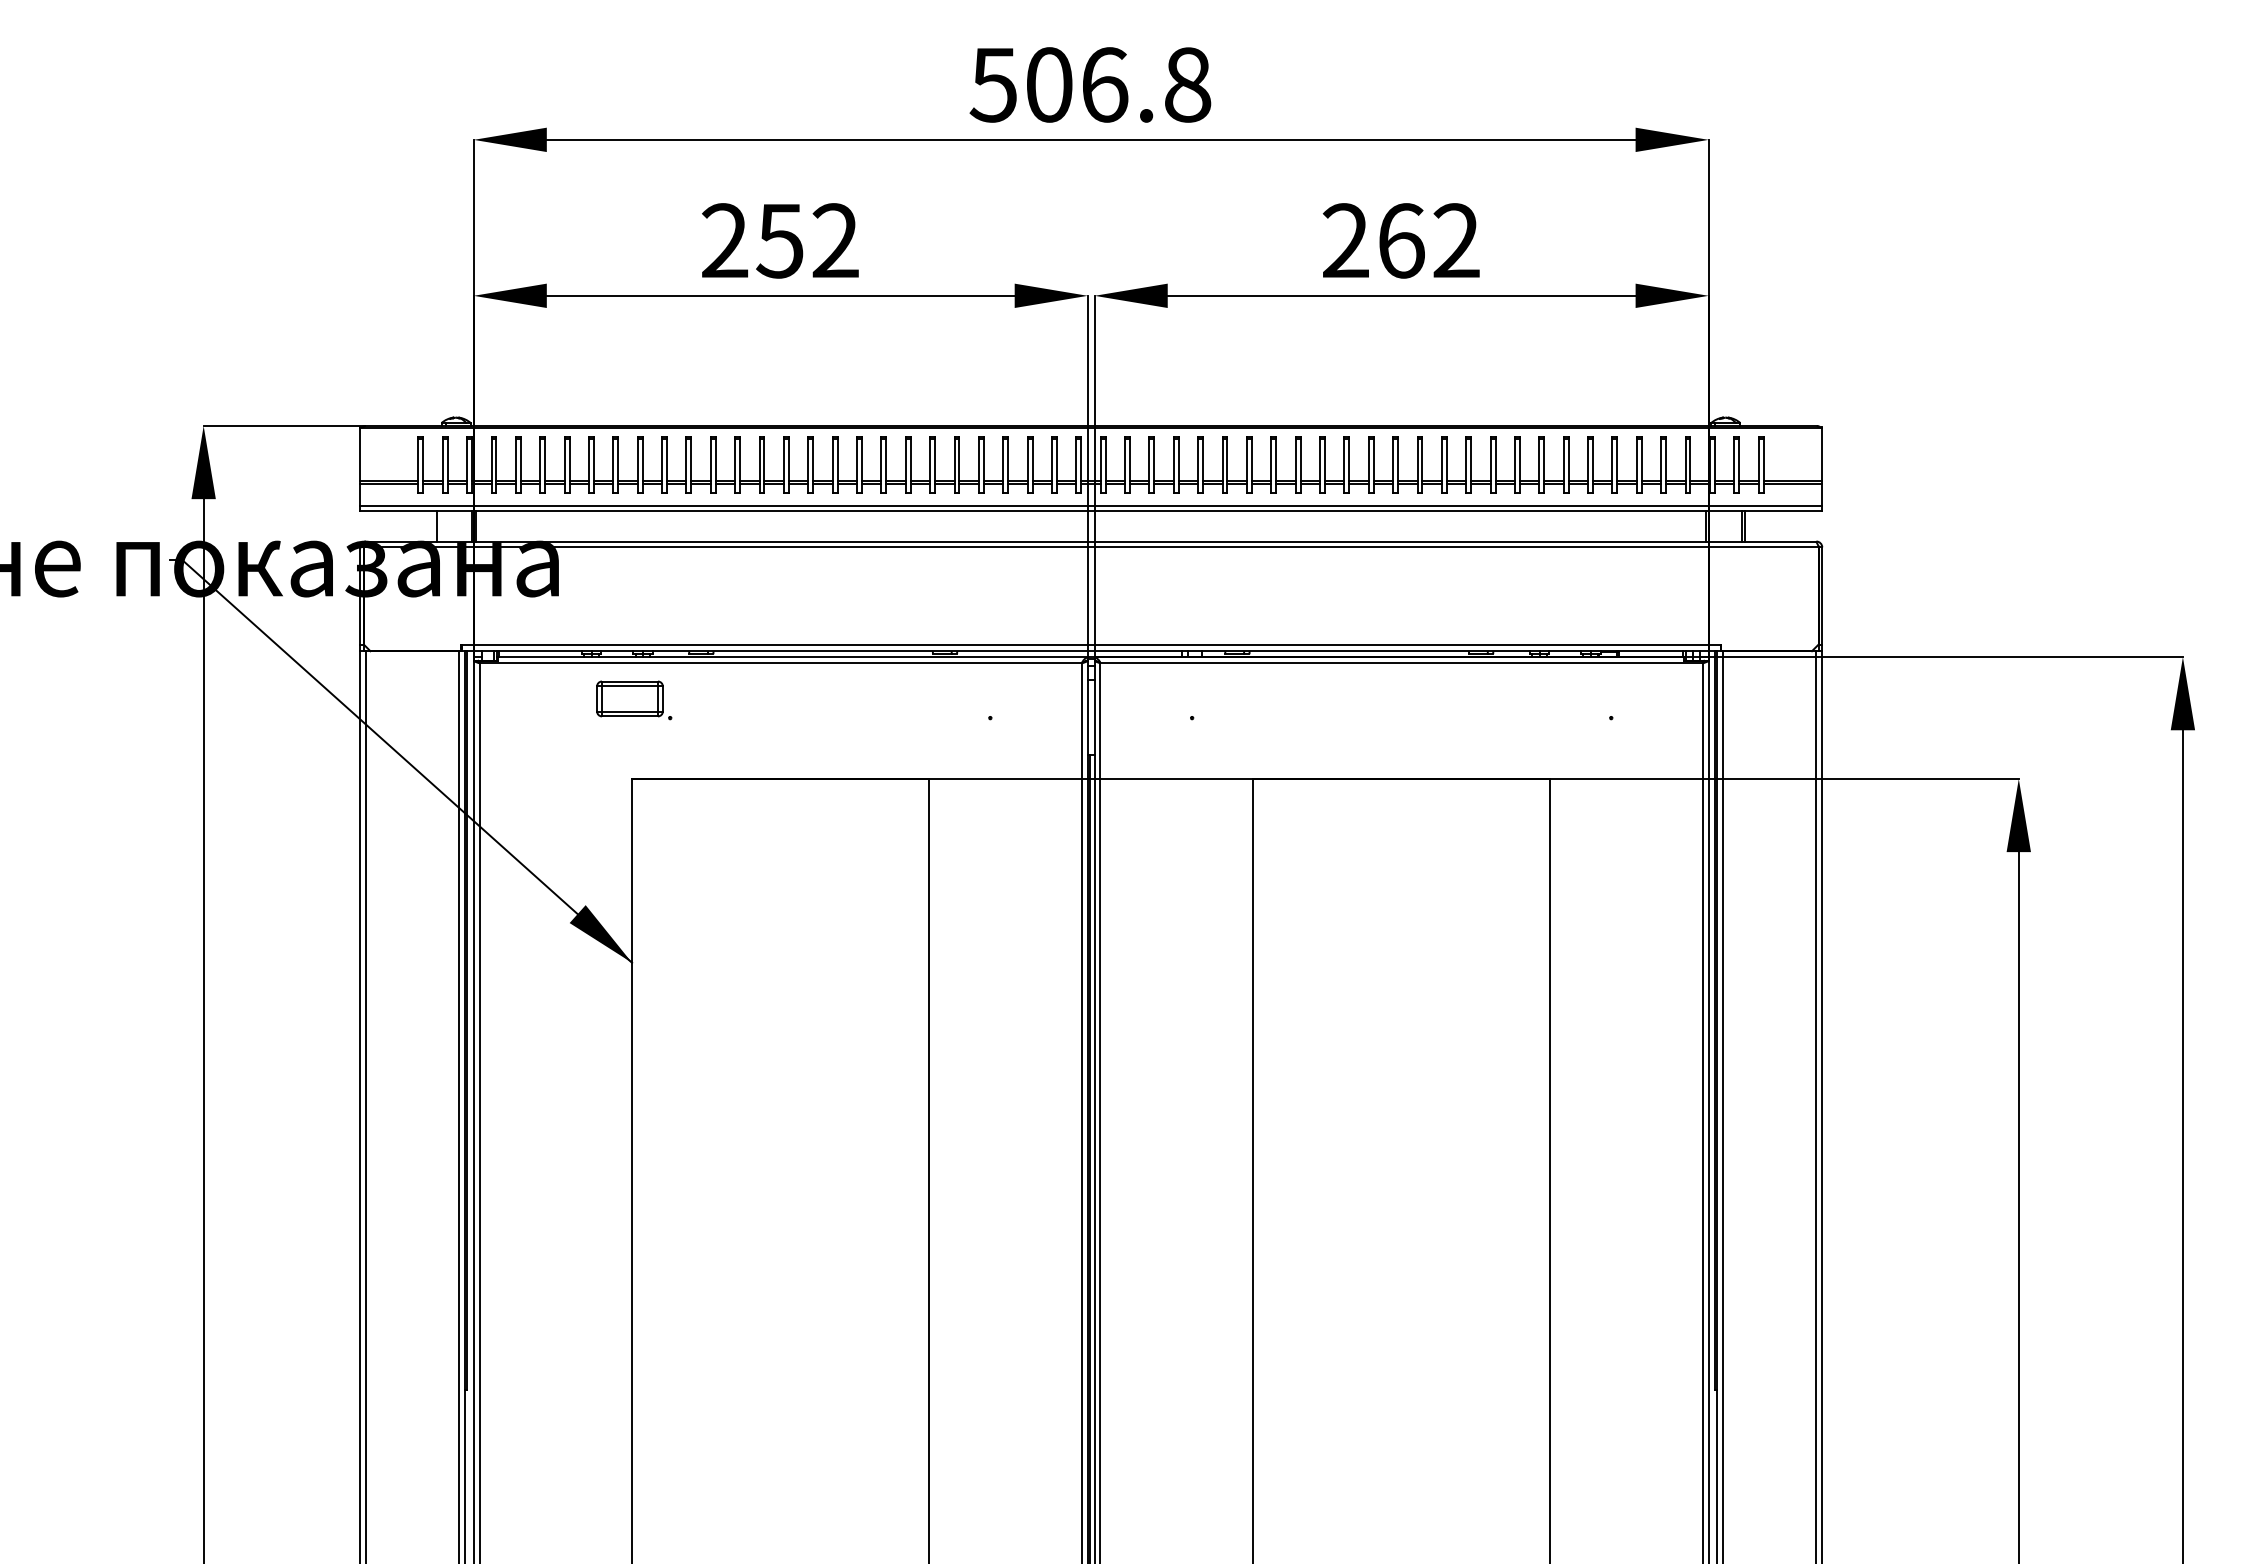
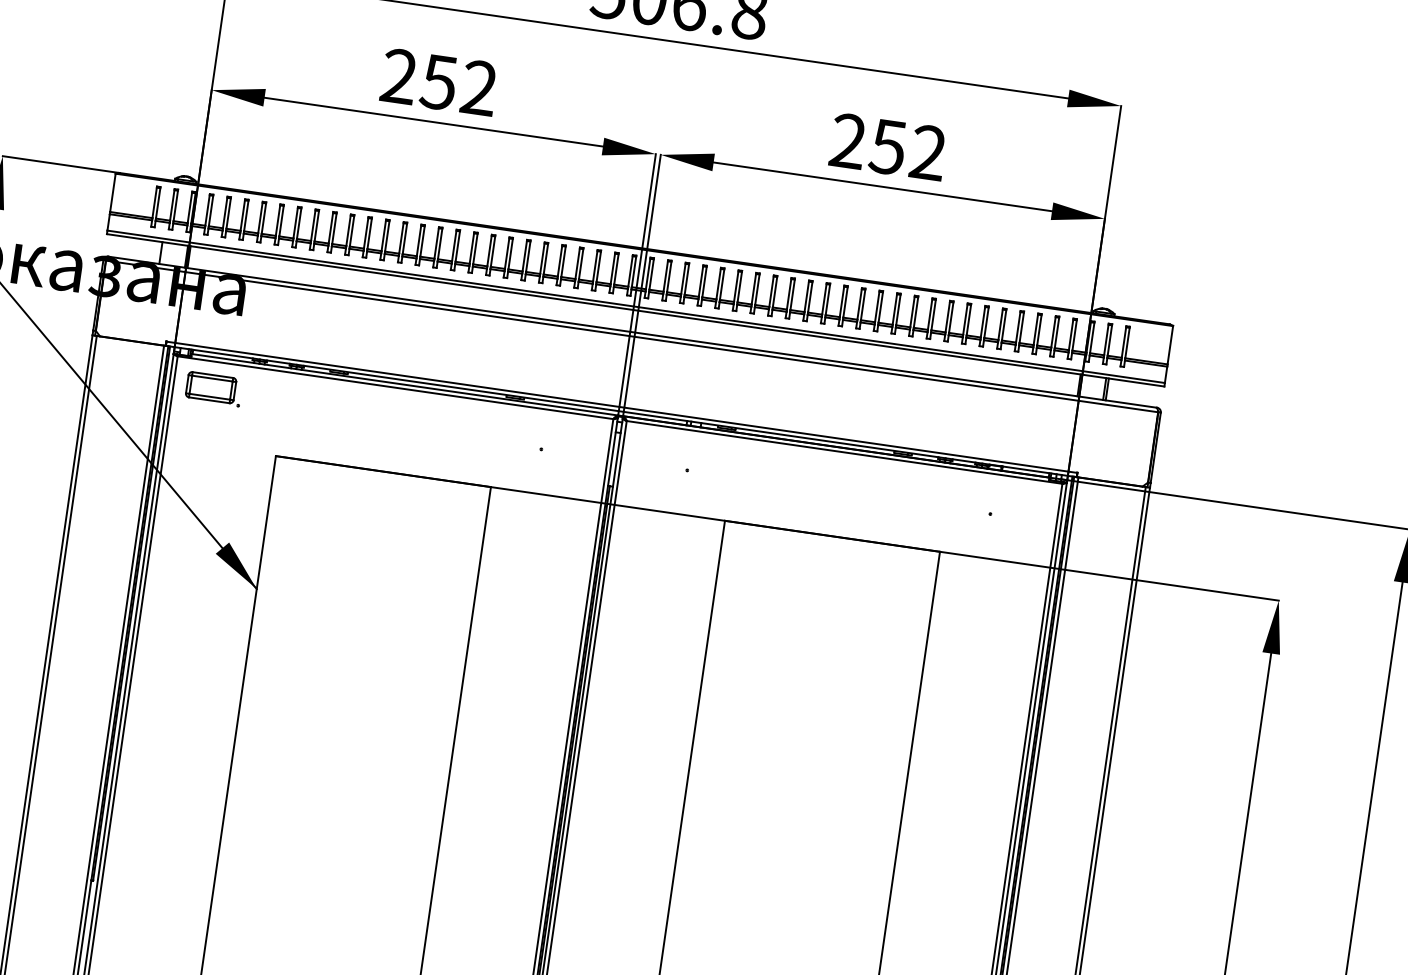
text: (1400, 240) -> (887, 146), 262 -> 252
part: (634, 700) -> (214, 389), moved

